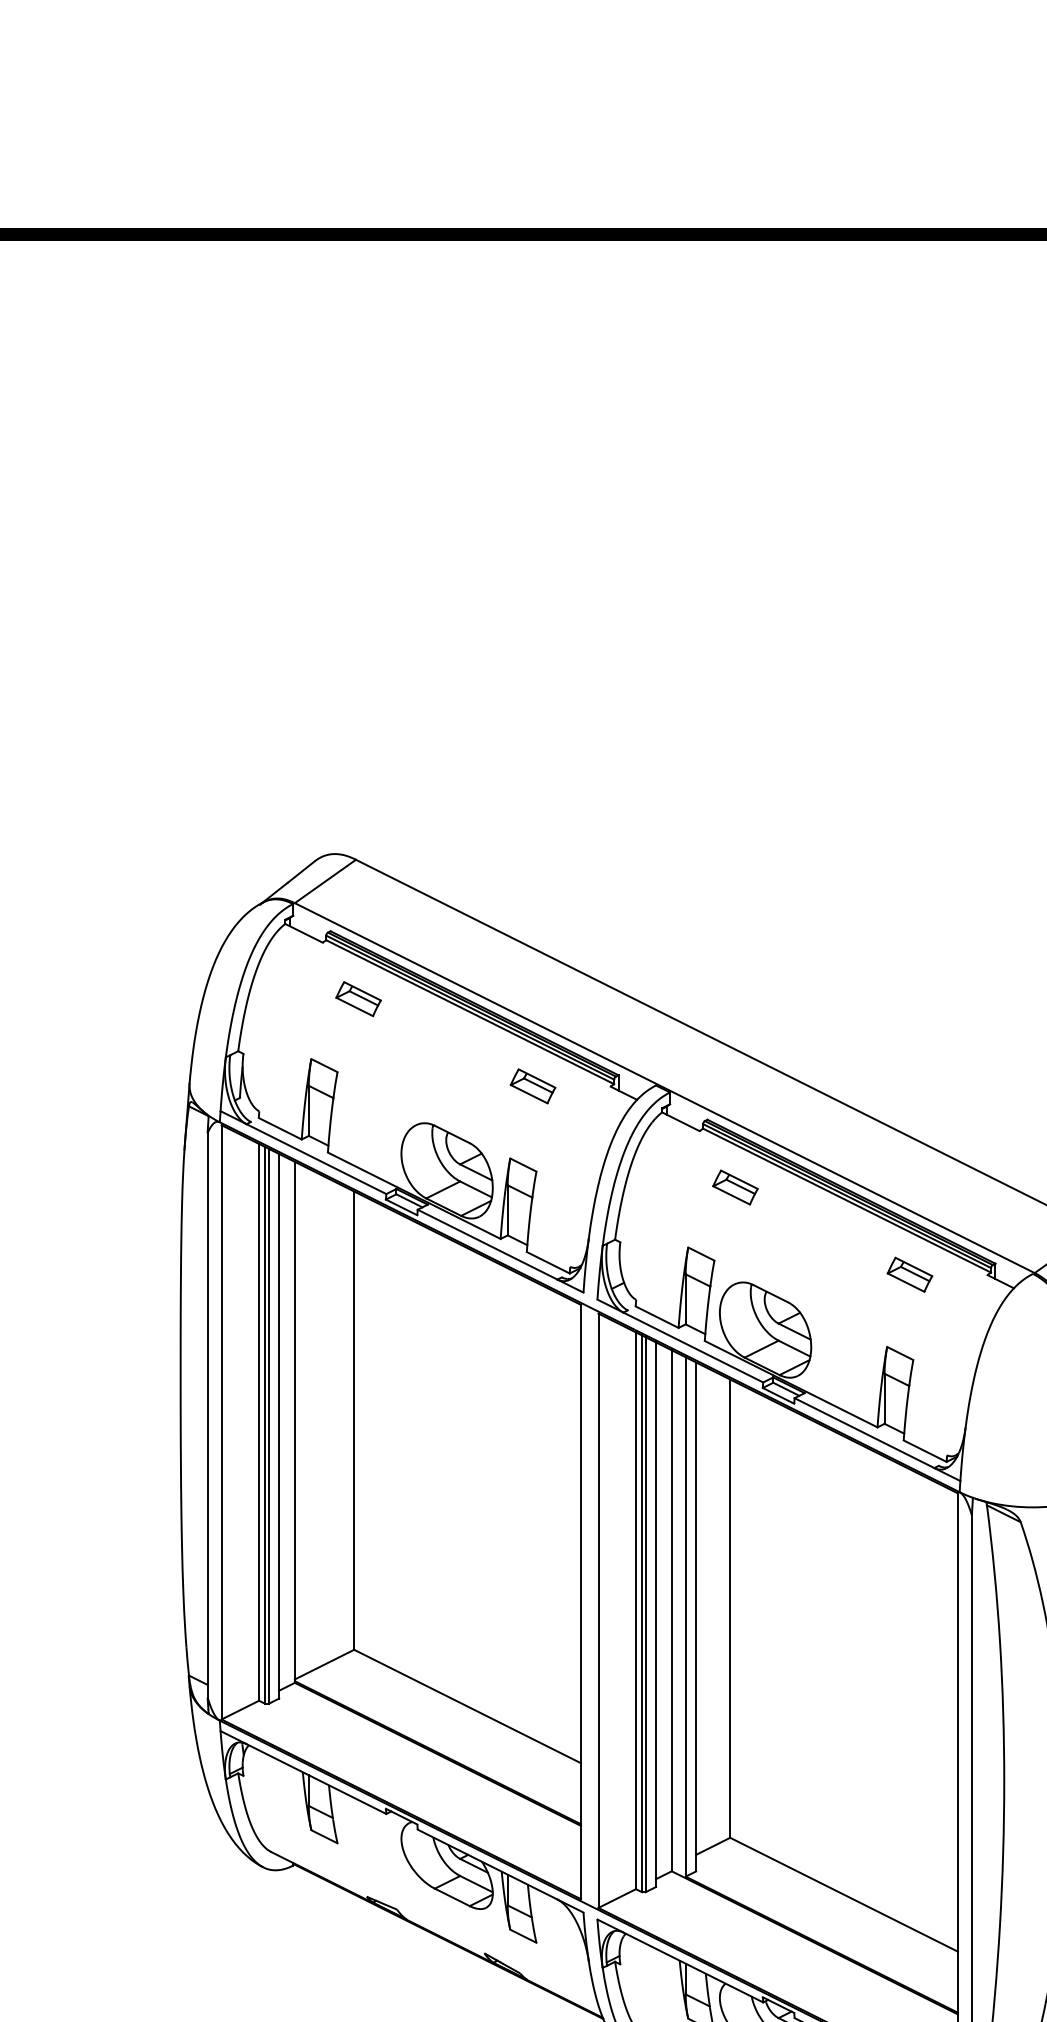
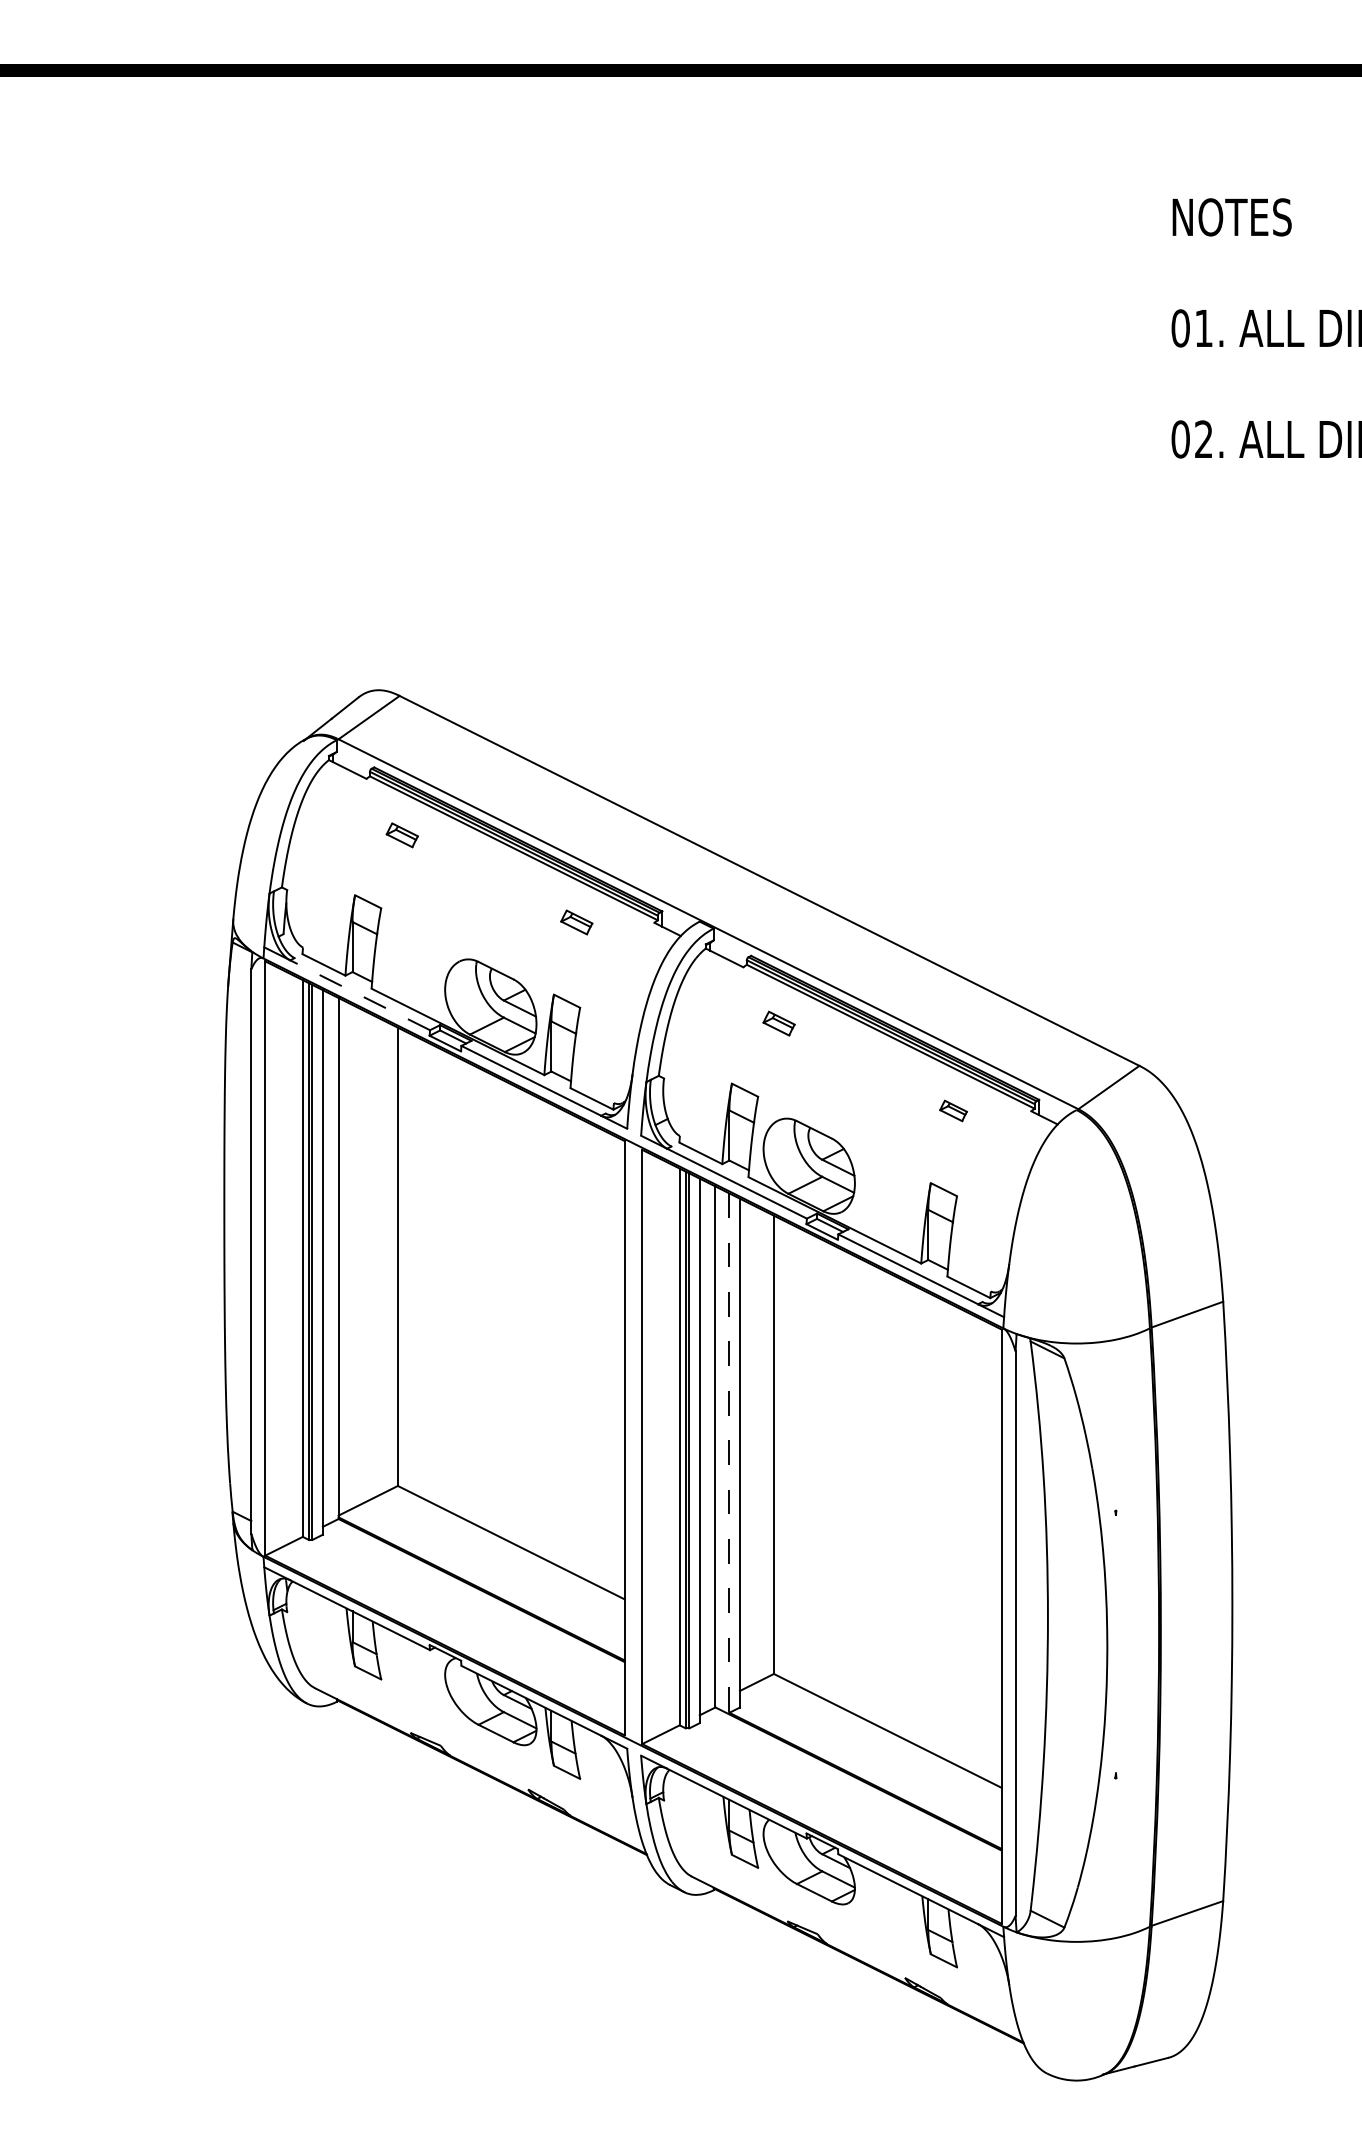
part: (358, 999) -> (402, 835), size x0.7
part: (532, 1086) -> (576, 922), size x0.7
line: (315, 1159) -> (359, 995), solid -> dashed
part: (734, 1187) -> (778, 1023), size x0.7
part: (909, 1274) -> (953, 1110), size x0.6
line: (685, 1617) -> (729, 1453), solid -> dashed

